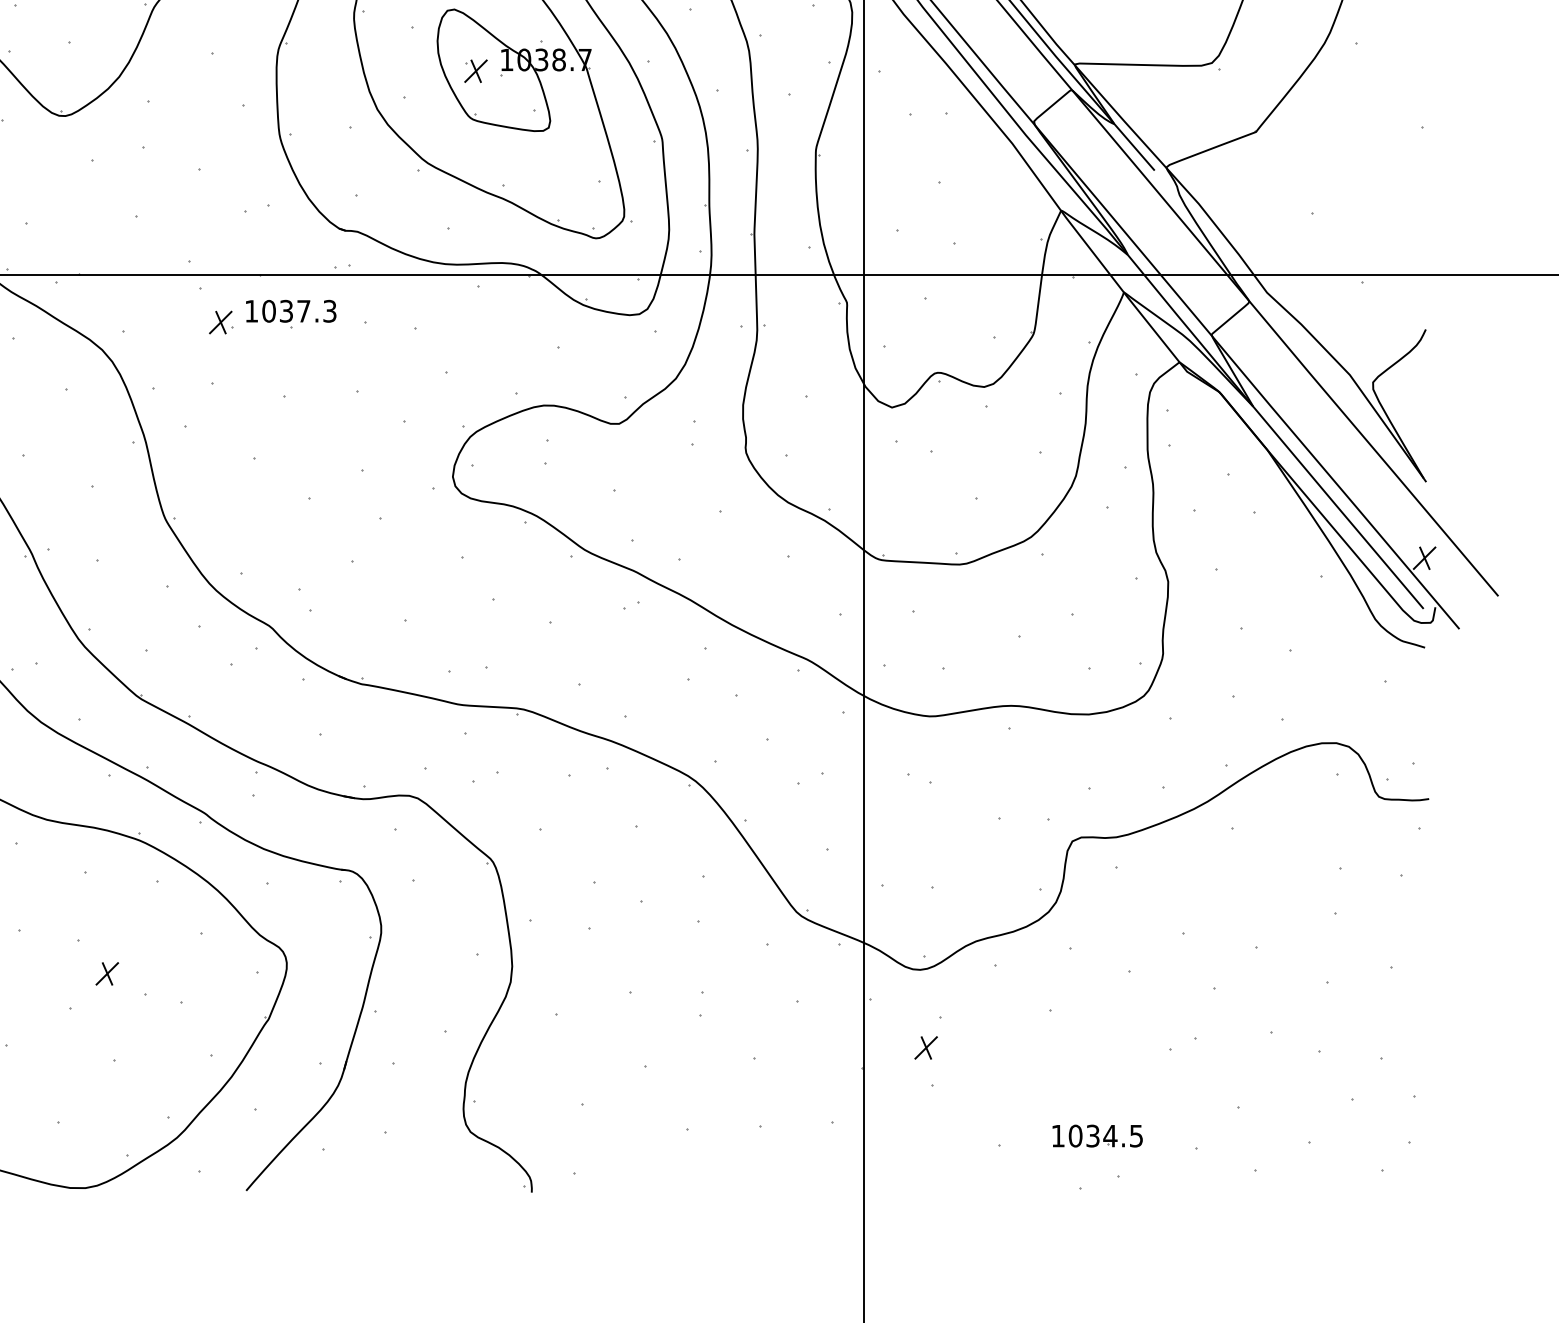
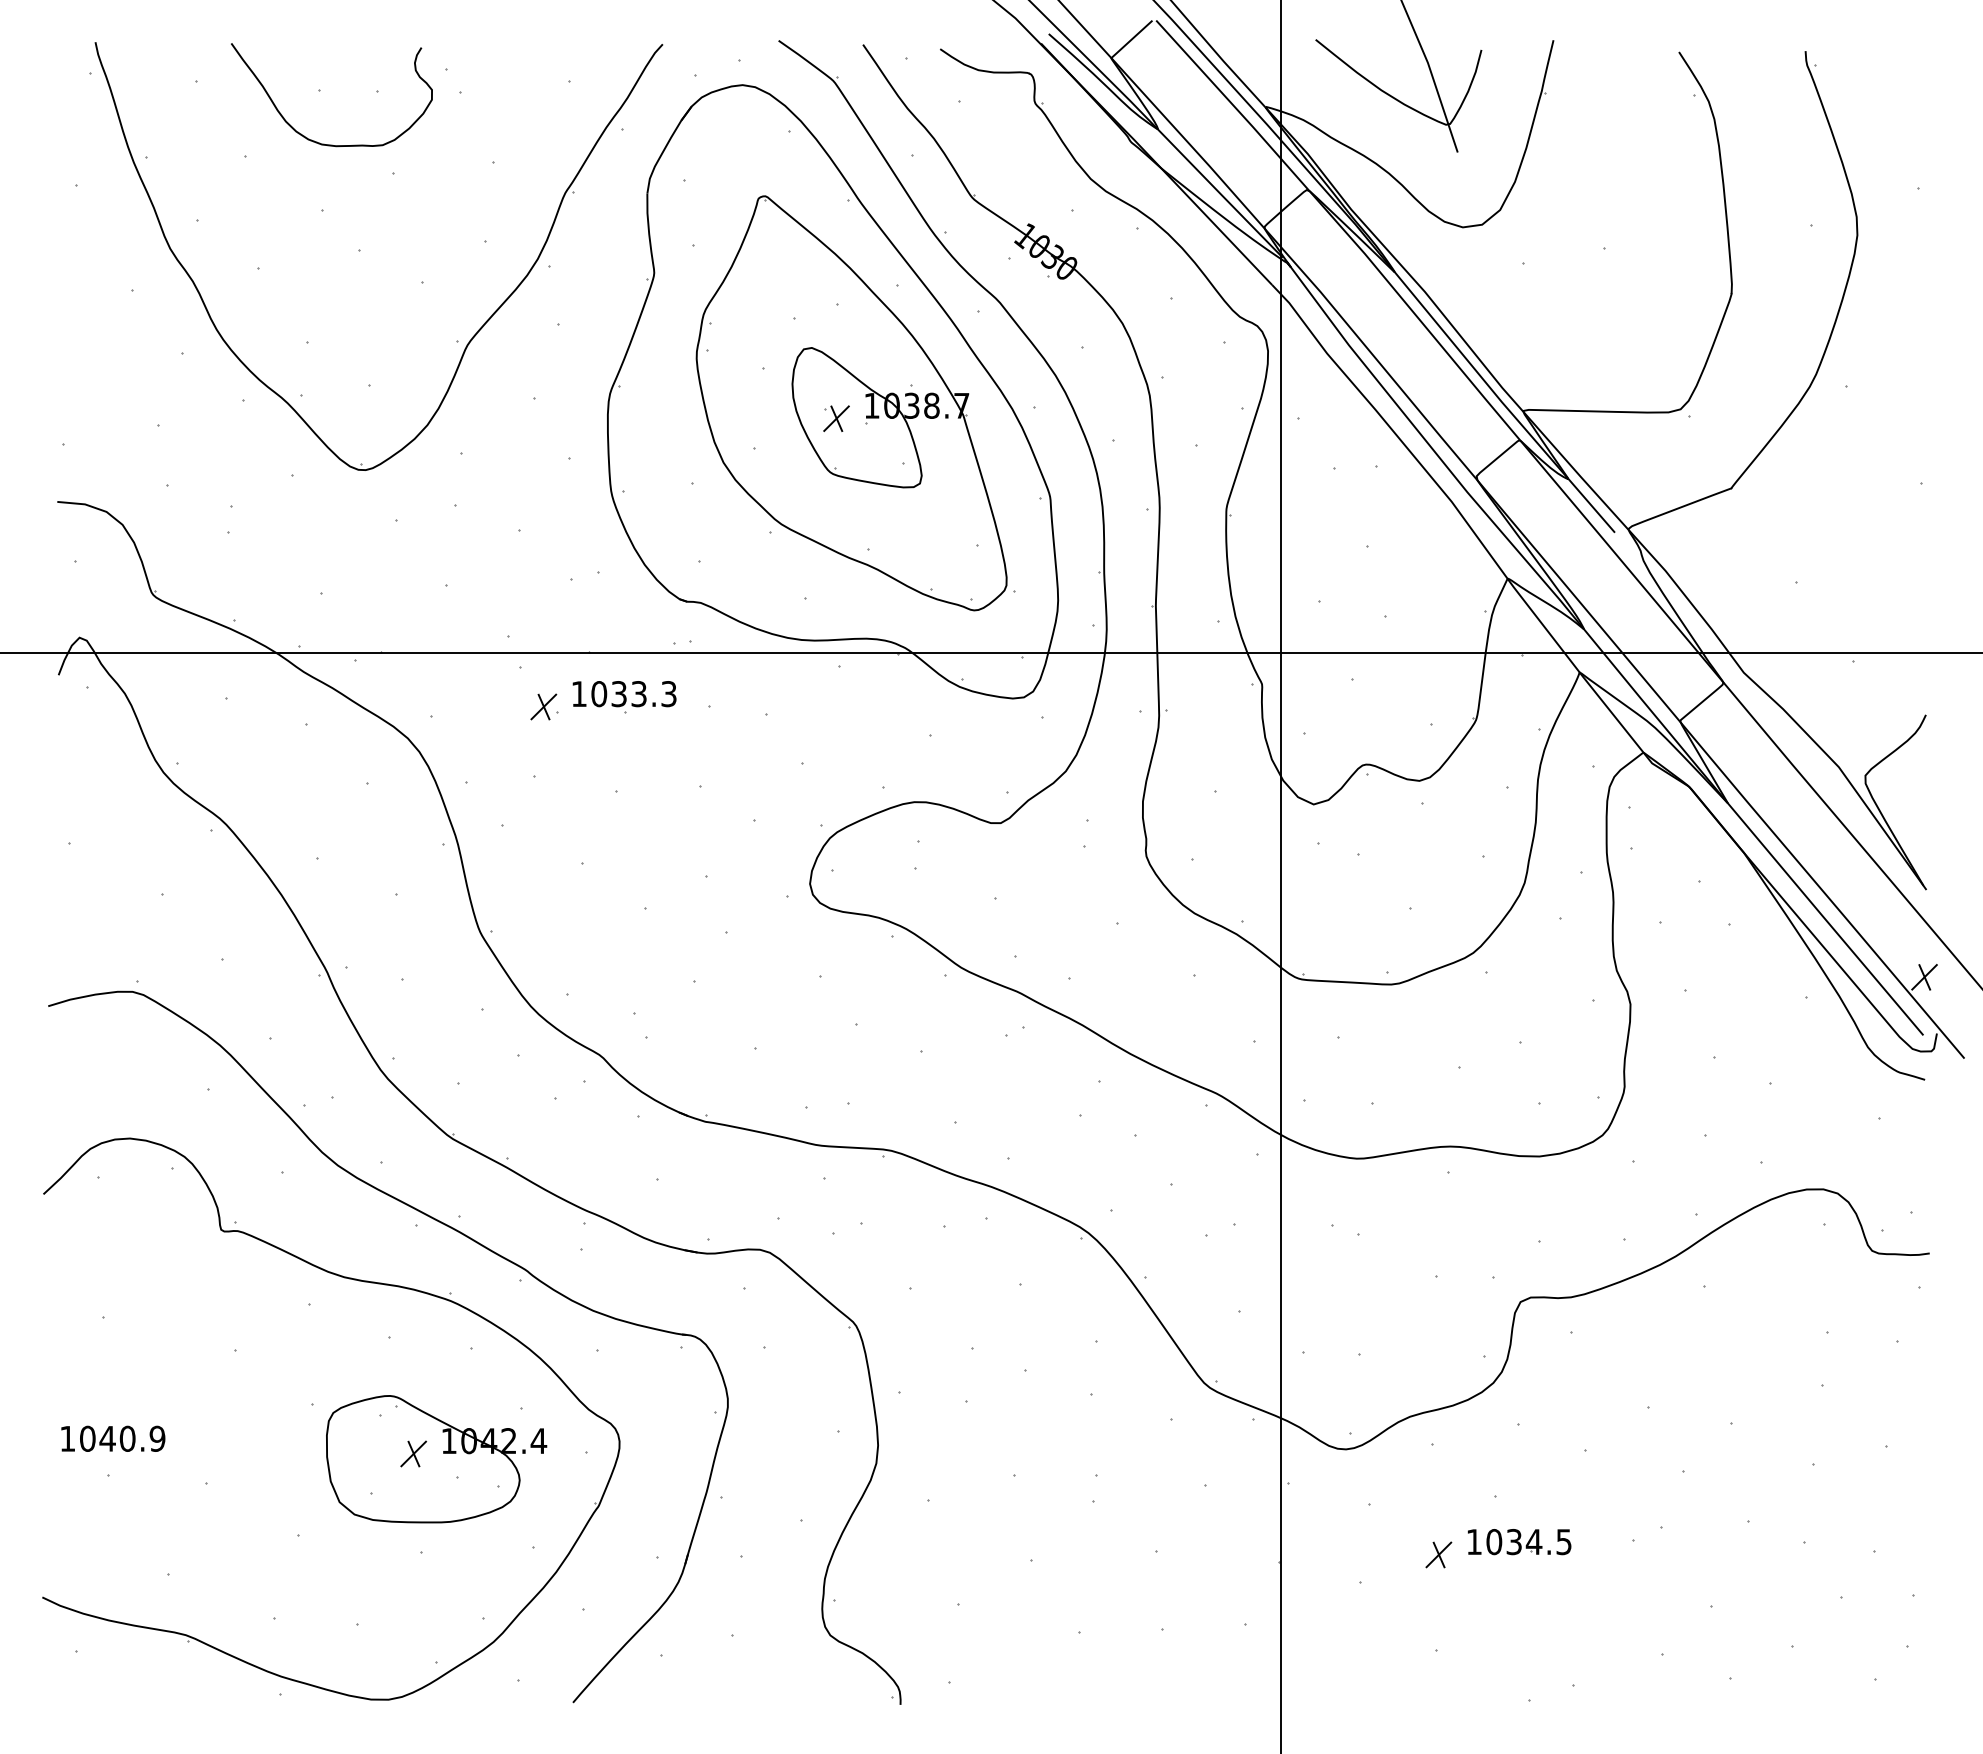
text: (303, 311) -> (638, 694), 1037.3 -> 1033.3
part: (127, 978) -> (436, 1459), added
part: (925, 1047) -> (1438, 1554), moved
part: (1097, 1136) -> (1519, 1542), moved

